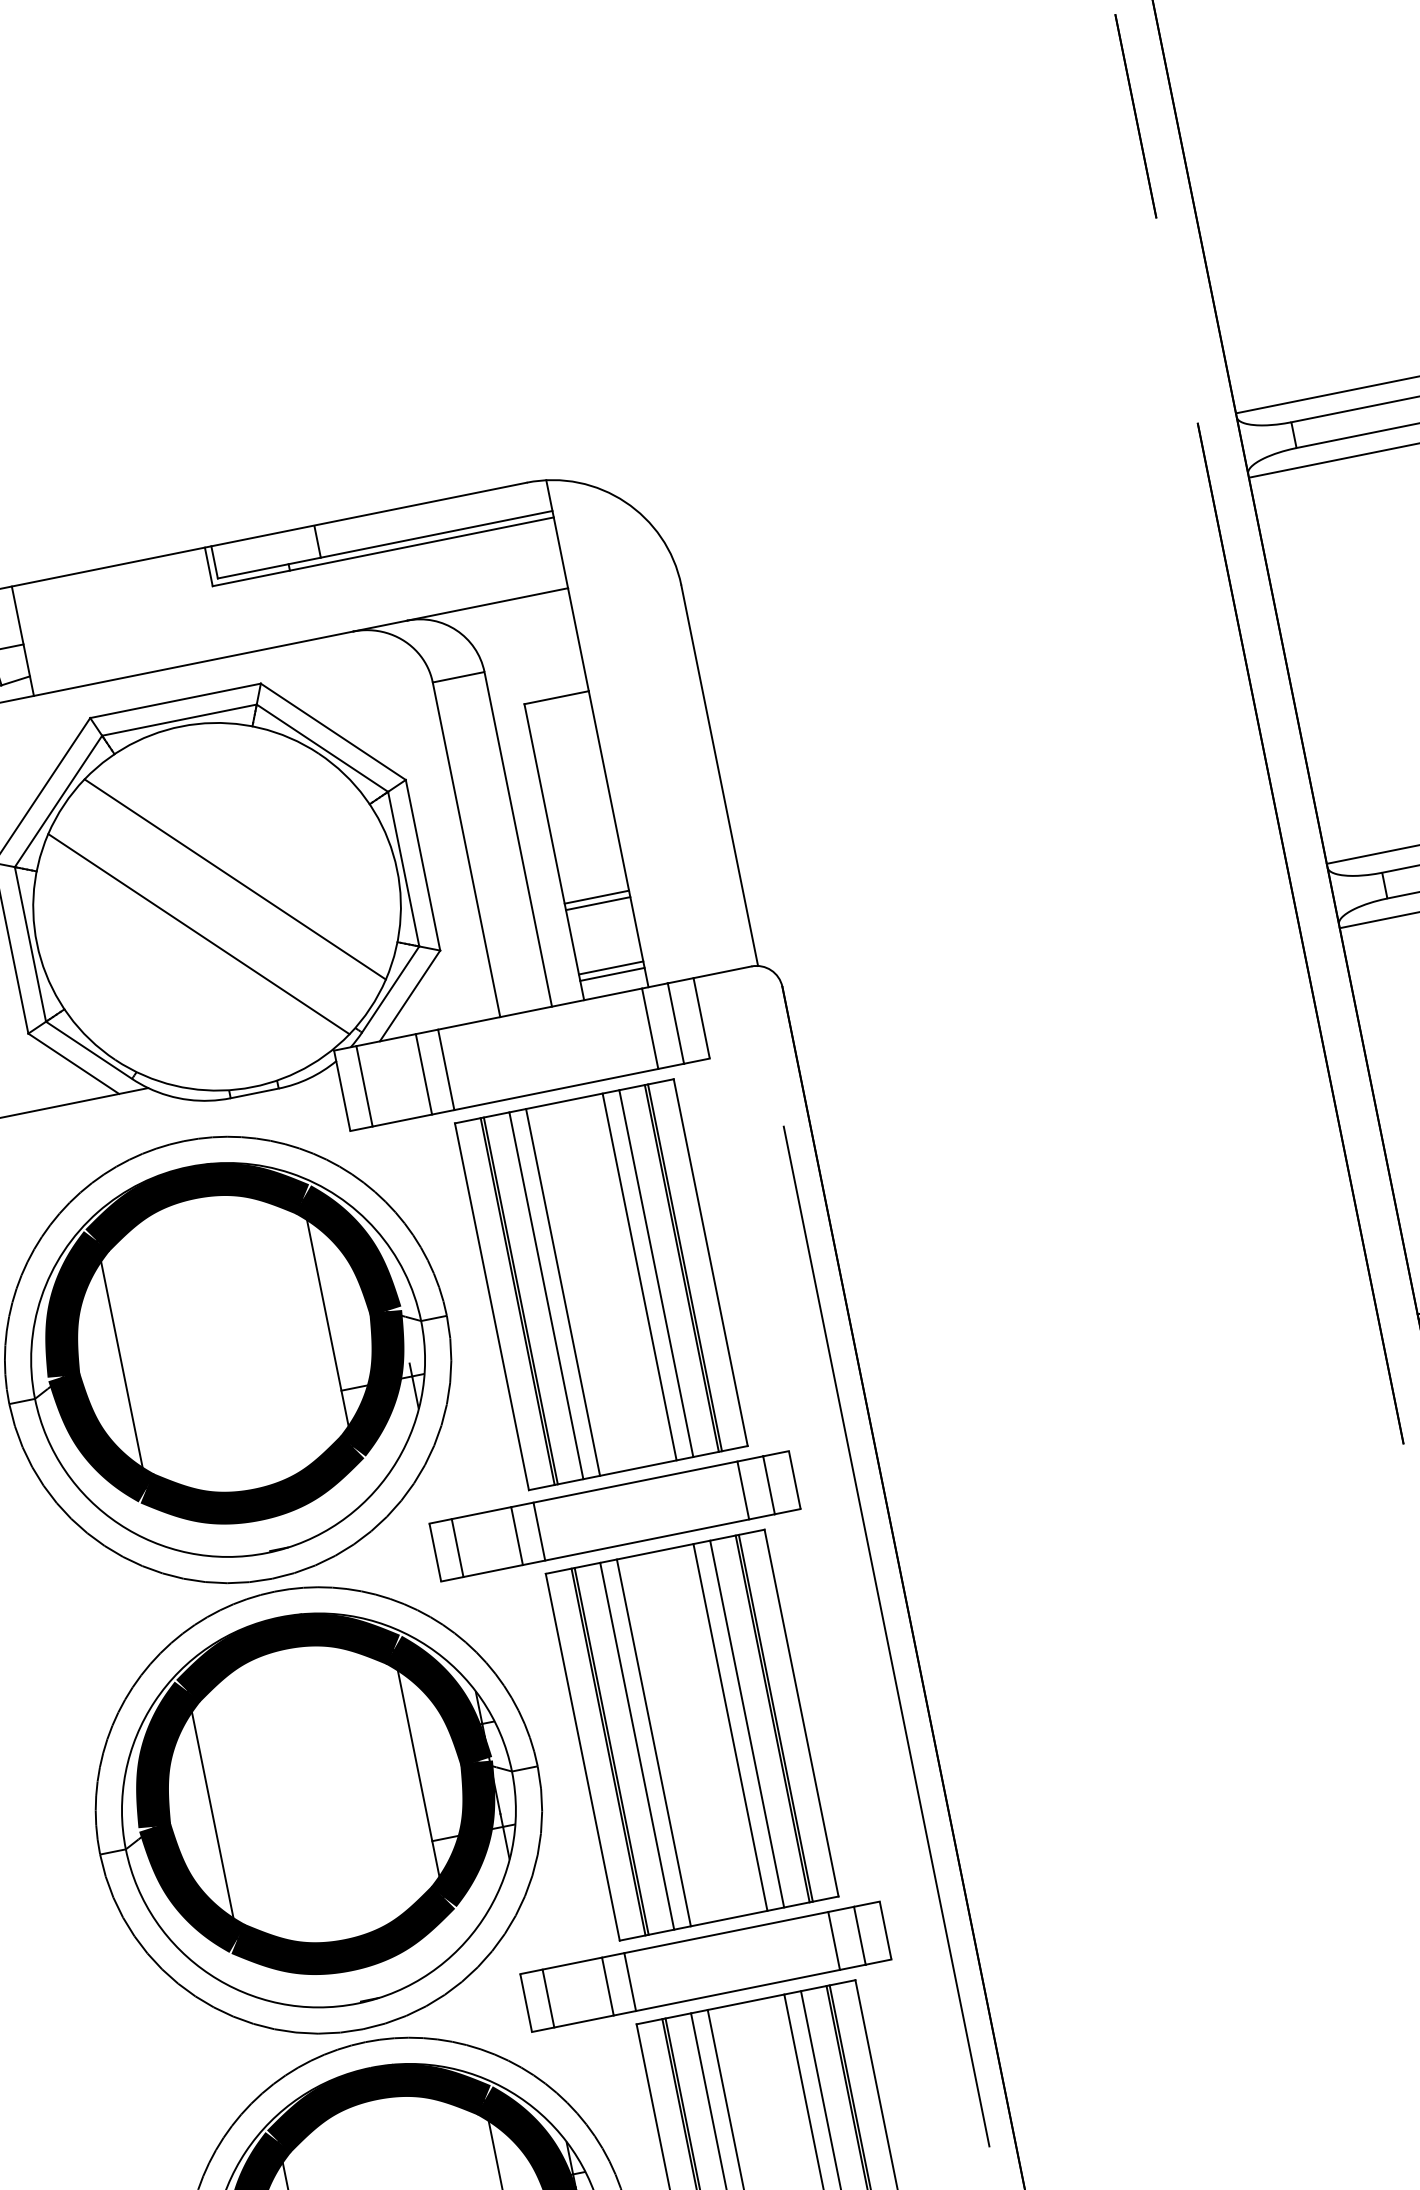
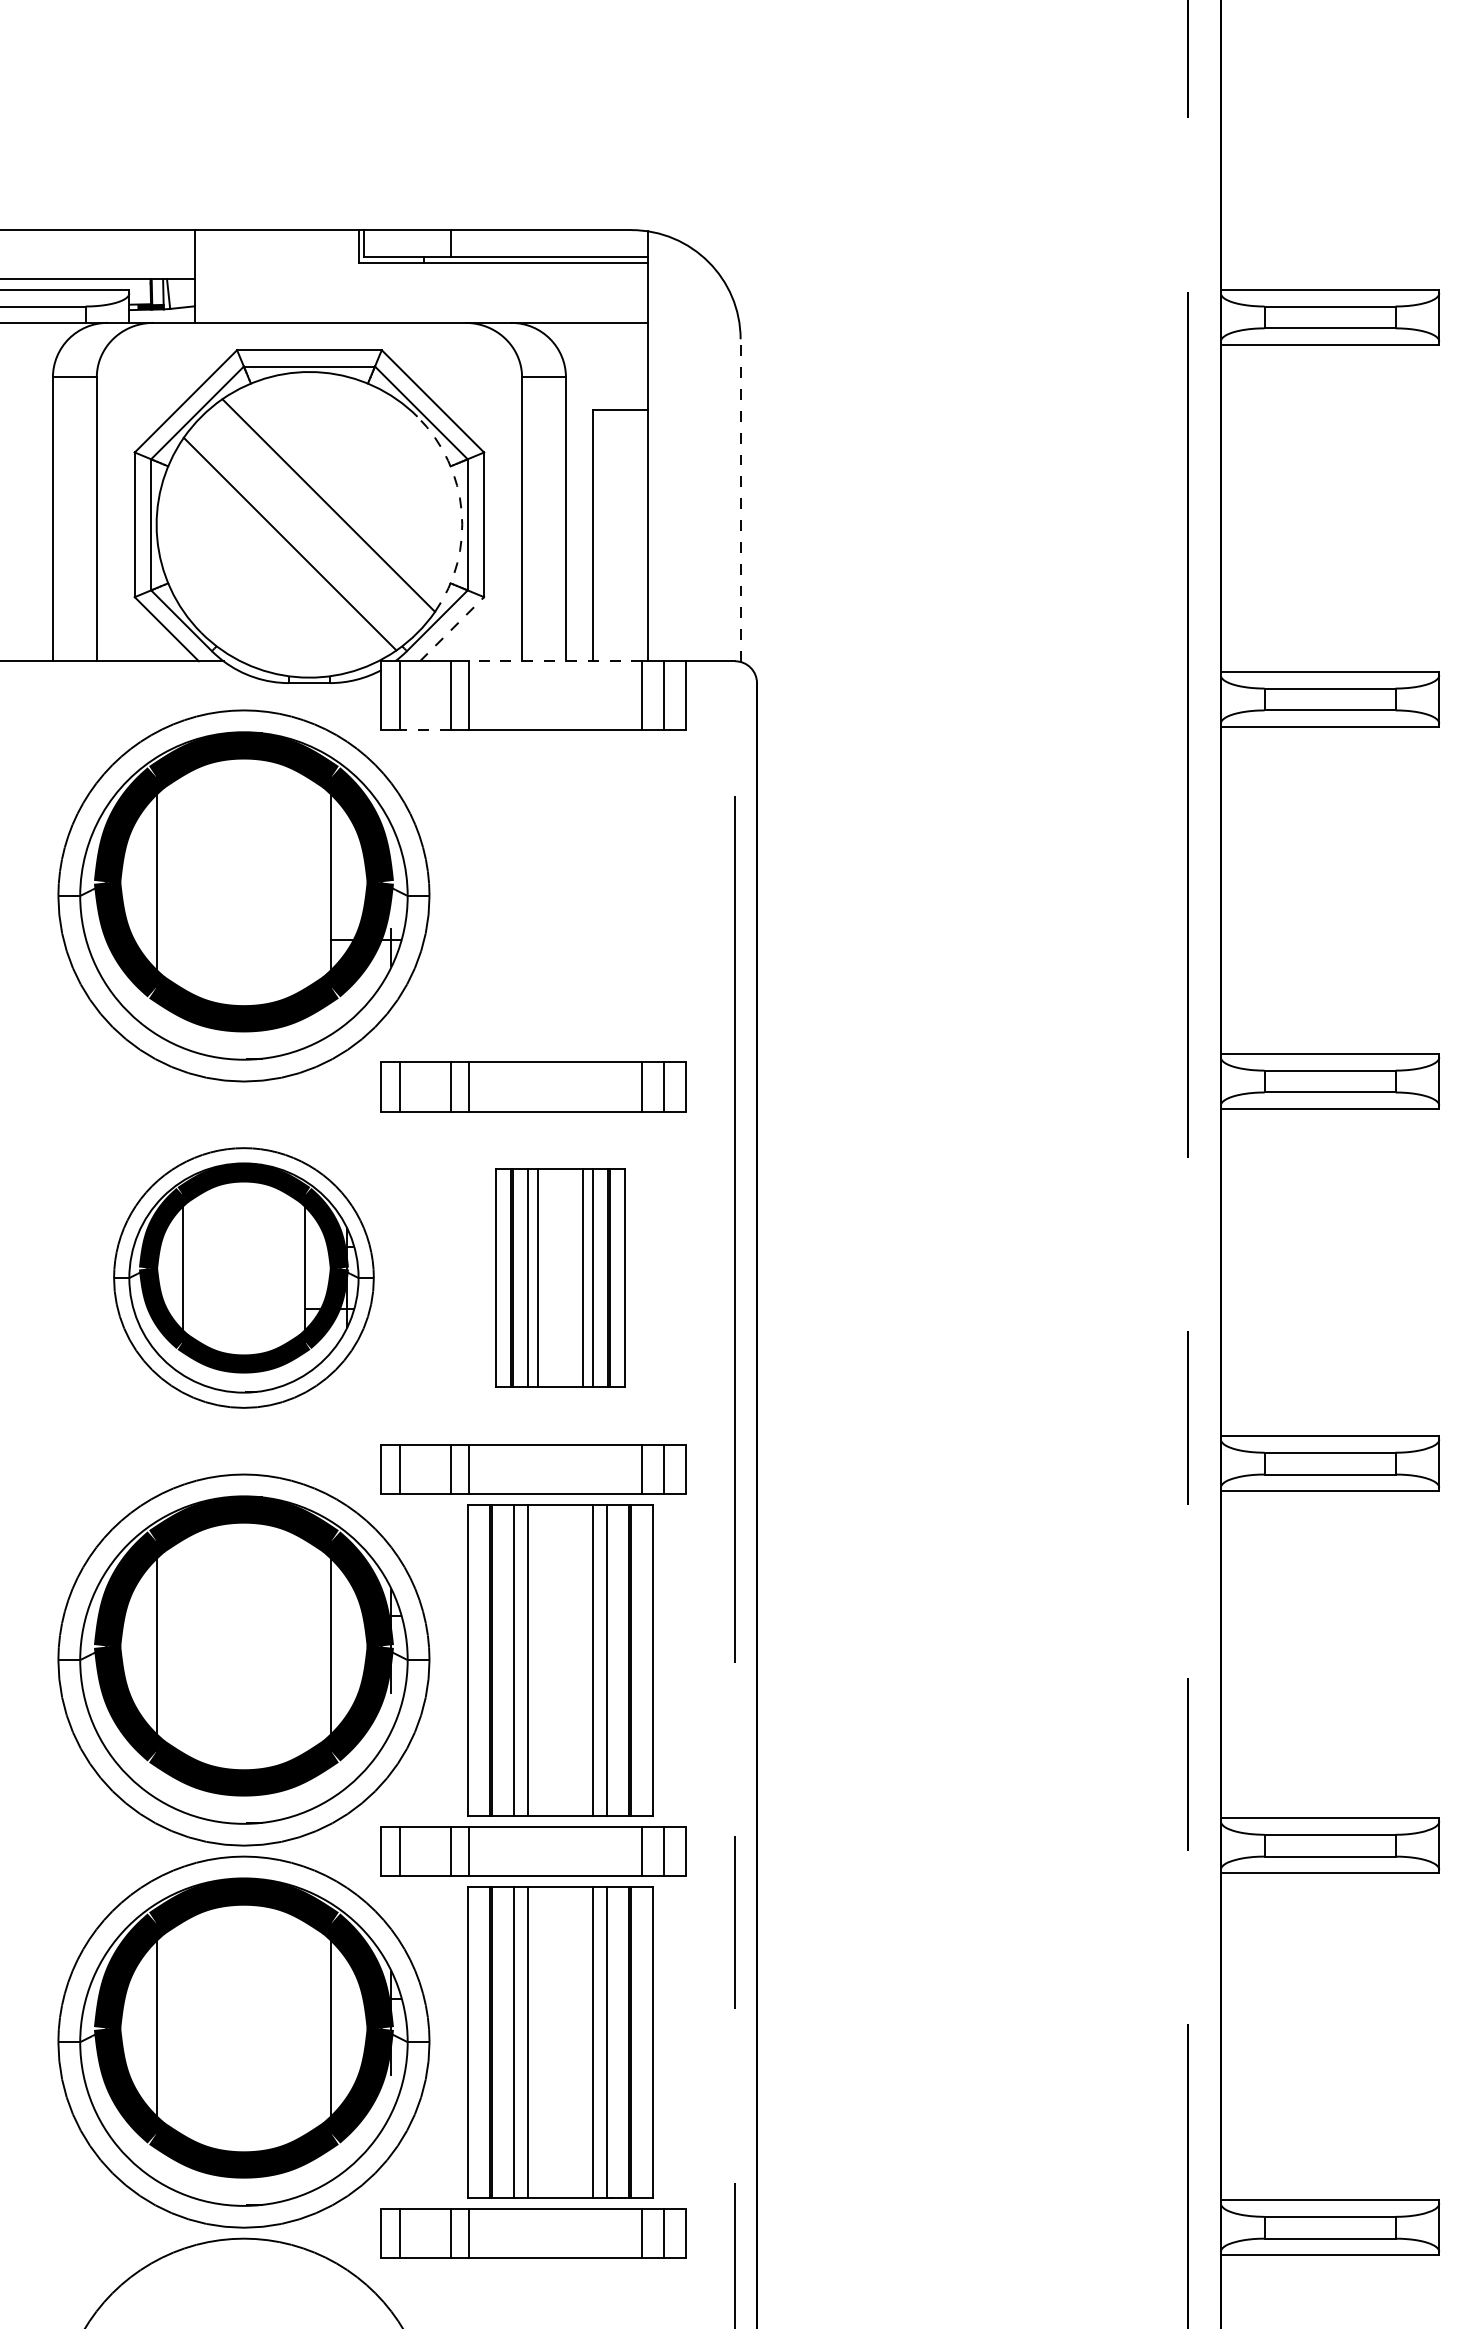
line: (719, 775) -> (740, 500), solid -> dashed
arc: (393, 854) -> (461, 511), solid -> dashed
line: (596, 897) -> (620, 579), removed
line: (598, 903) -> (620, 584), removed
line: (611, 968) -> (620, 639), removed
line: (612, 973) -> (620, 644), removed
line: (410, 995) -> (452, 628), solid -> dashed
line: (539, 1009) -> (555, 661), solid -> dashed
line: (401, 1120) -> (424, 729), solid -> dashed
part: (601, 1284) -> (560, 895), removed
part: (692, 1734) -> (560, 1277), size x0.7
part: (318, 1809) -> (243, 1277), size x0.7

